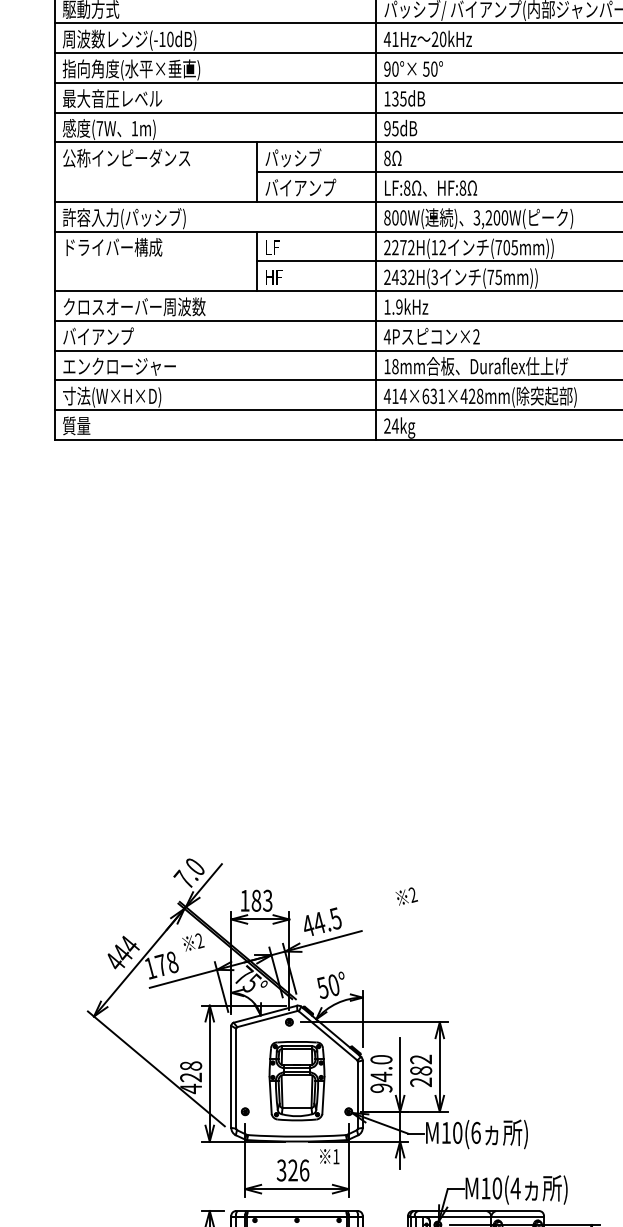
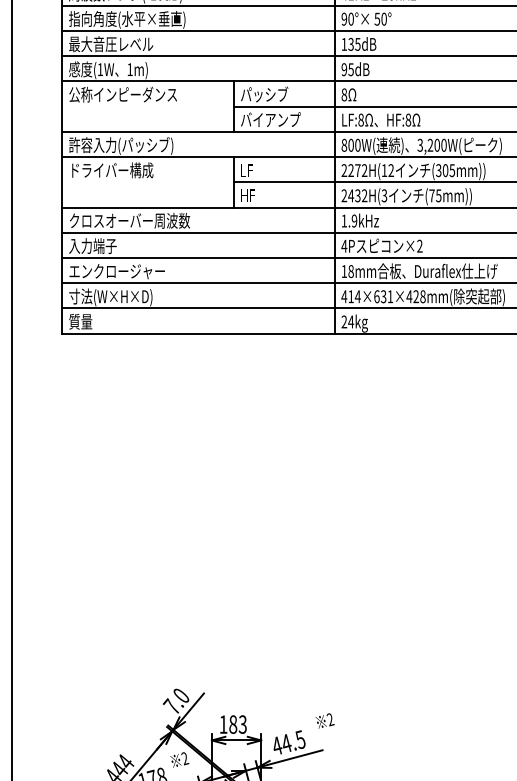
text: (99, 128) -> (100, 69), (7W -> (1W
text: (498, 247) -> (438, 170), (705mm)) -> (305mm))
text: (98, 336) -> (99, 245), バイアンプ -> 入力端子
text: (406, 896) -> (324, 720), moved

